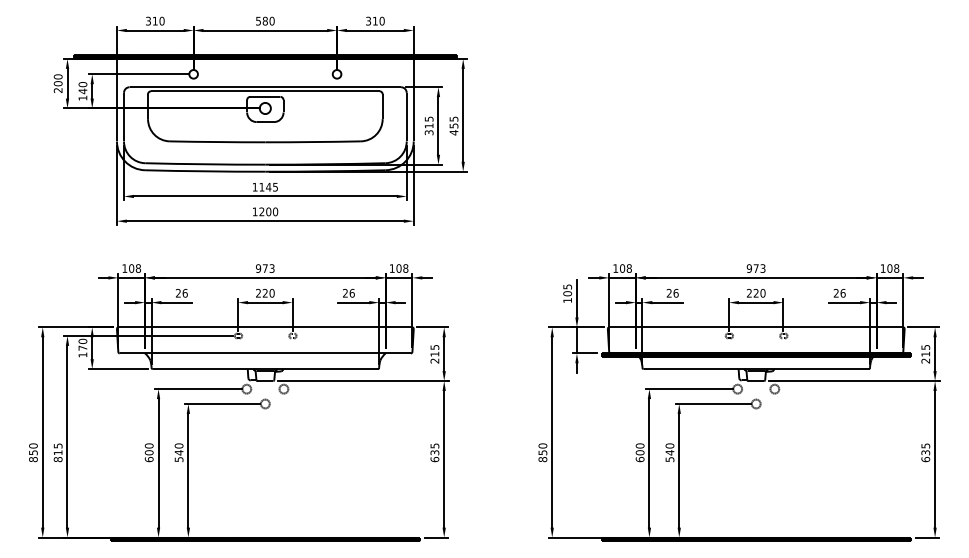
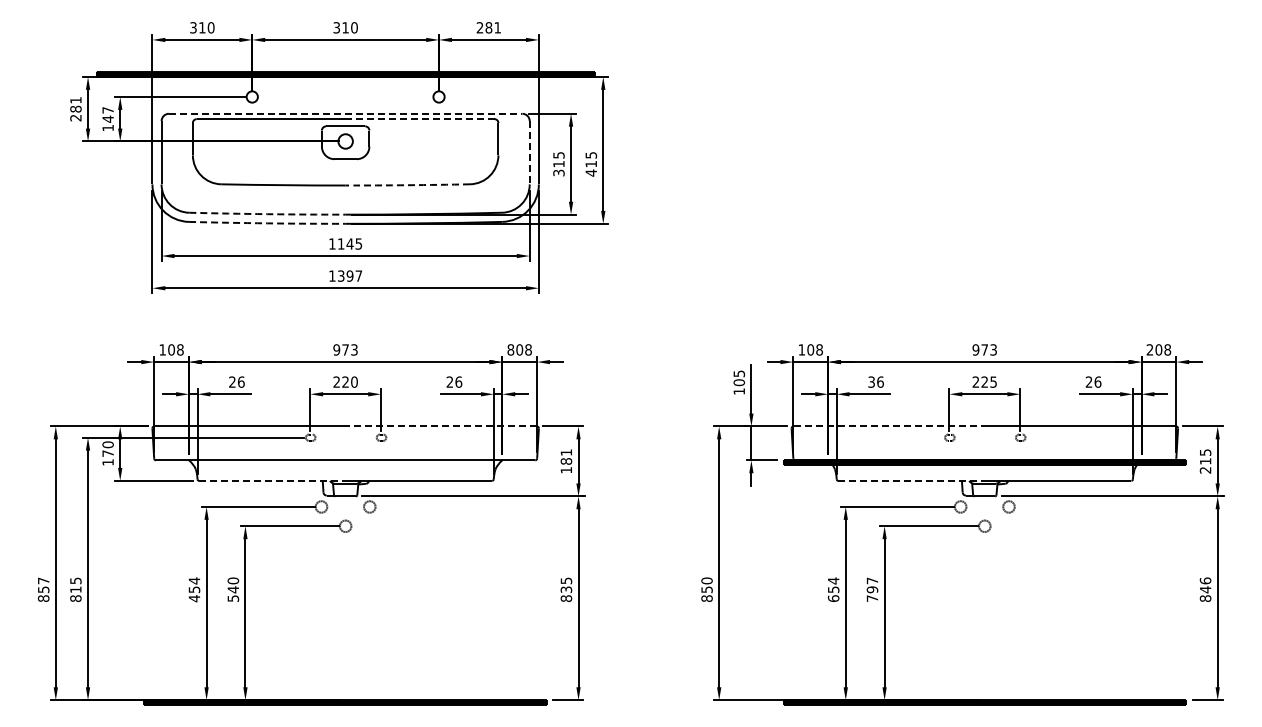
text: (262, 20) -> (341, 27), 580 -> 310
text: (375, 20) -> (488, 27), 310 -> 281
text: (57, 80) -> (75, 104), 200 -> 281
text: (82, 83) -> (107, 109), 140 -> 147
line: (265, 87) -> (345, 113), solid -> dashed
line: (322, 91) -> (419, 119), solid -> dashed
line: (406, 116) -> (529, 152), solid -> dashed
text: (454, 126) -> (591, 164), 455 -> 415
line: (312, 142) -> (407, 185), solid -> dashed
line: (205, 164) -> (267, 214), solid -> dashed
line: (205, 171) -> (267, 223), solid -> dashed
text: (269, 211) -> (350, 275), 1200 -> 1397
text: (391, 268) -> (510, 349), 108 -> 808
text: (882, 268) -> (1149, 349), 108 -> 208
text: (762, 292) -> (993, 381), 220 -> 225
text: (669, 293) -> (871, 382), 26 -> 36
line: (338, 327) -> (441, 426), solid -> dashed
line: (683, 327) -> (889, 426), solid -> dashed
text: (434, 354) -> (566, 461), 215 -> 181
line: (209, 368) -> (272, 480), solid -> dashed
line: (700, 368) -> (912, 480), solid -> dashed
text: (33, 445) -> (43, 580), 850 -> 857
text: (640, 449) -> (833, 585), 600 -> 654
text: (149, 452) -> (194, 589), 600 -> 454
text: (669, 452) -> (872, 589), 540 -> 797
text: (925, 452) -> (1205, 589), 635 -> 846
text: (434, 459) -> (565, 598), 635 -> 835

